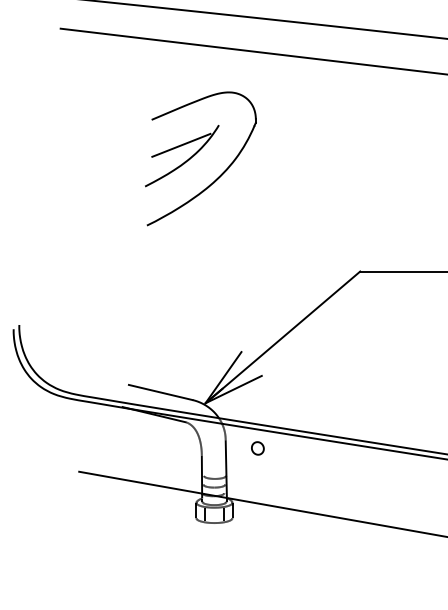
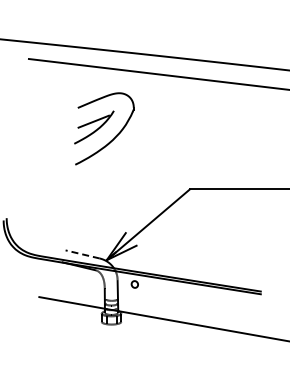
line: (160, 392) -> (82, 254), solid -> dashed

